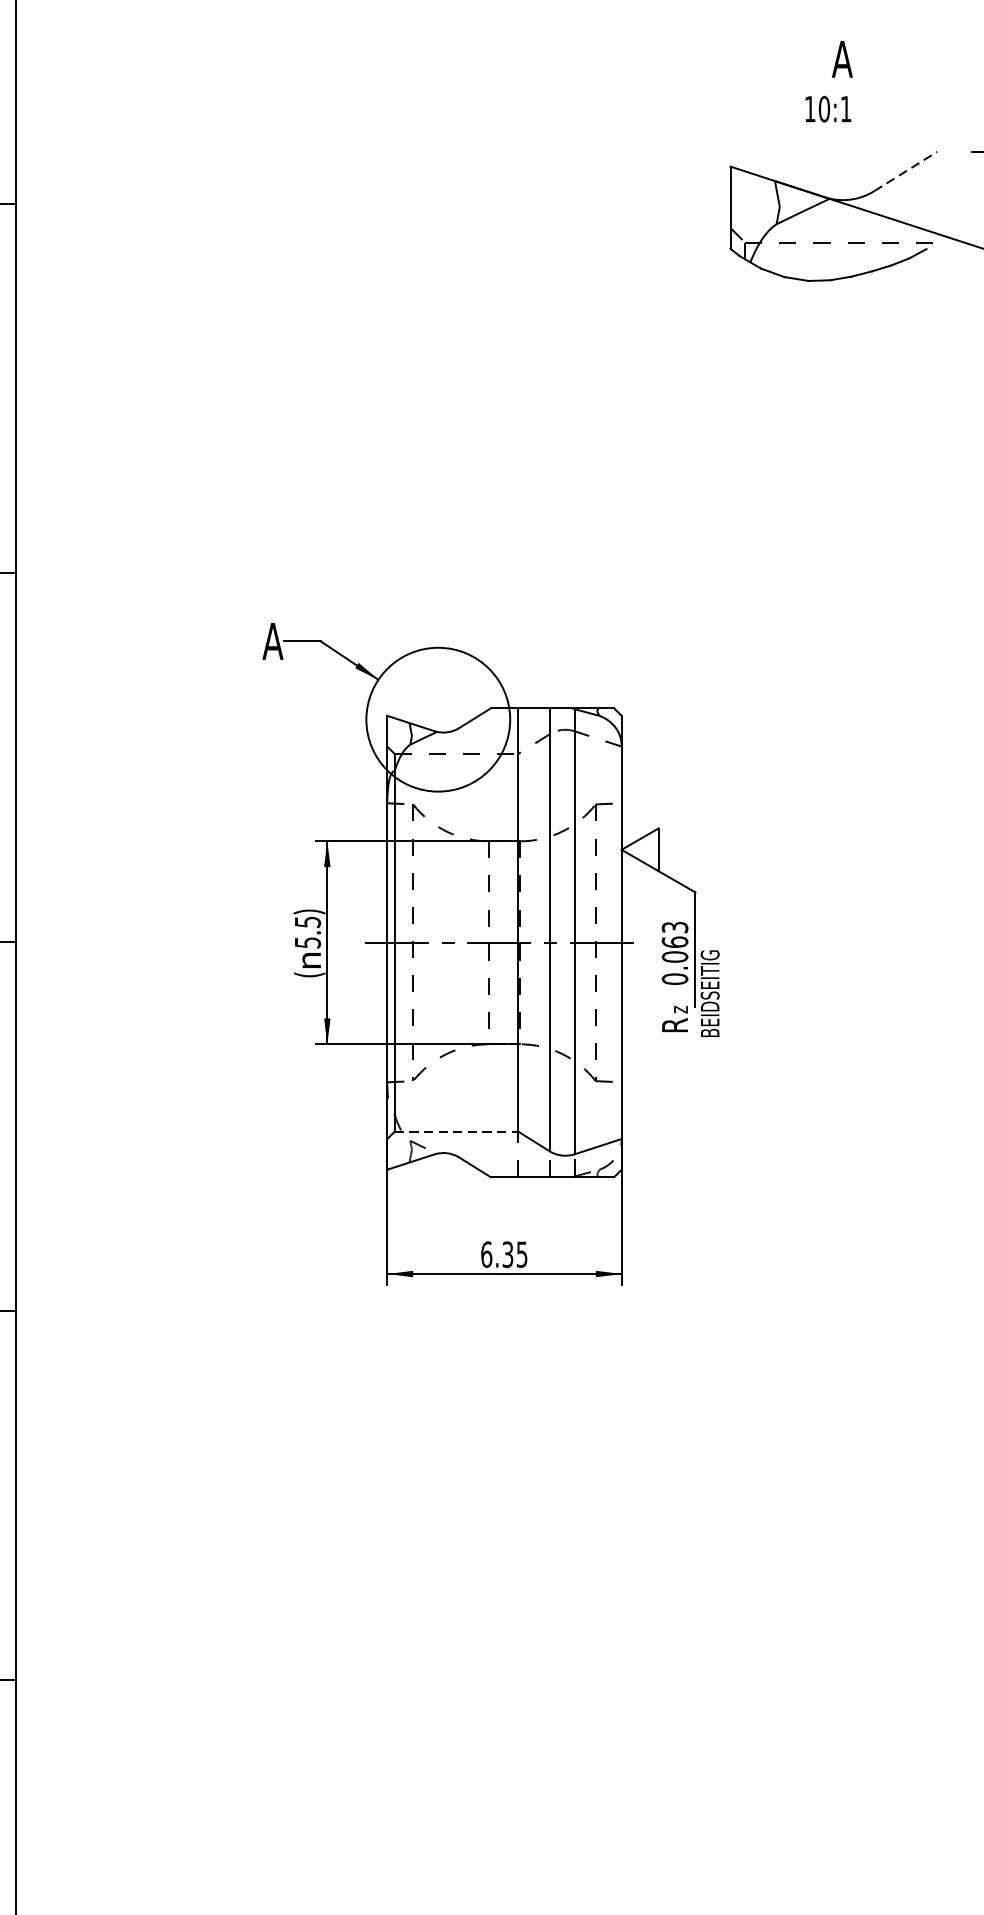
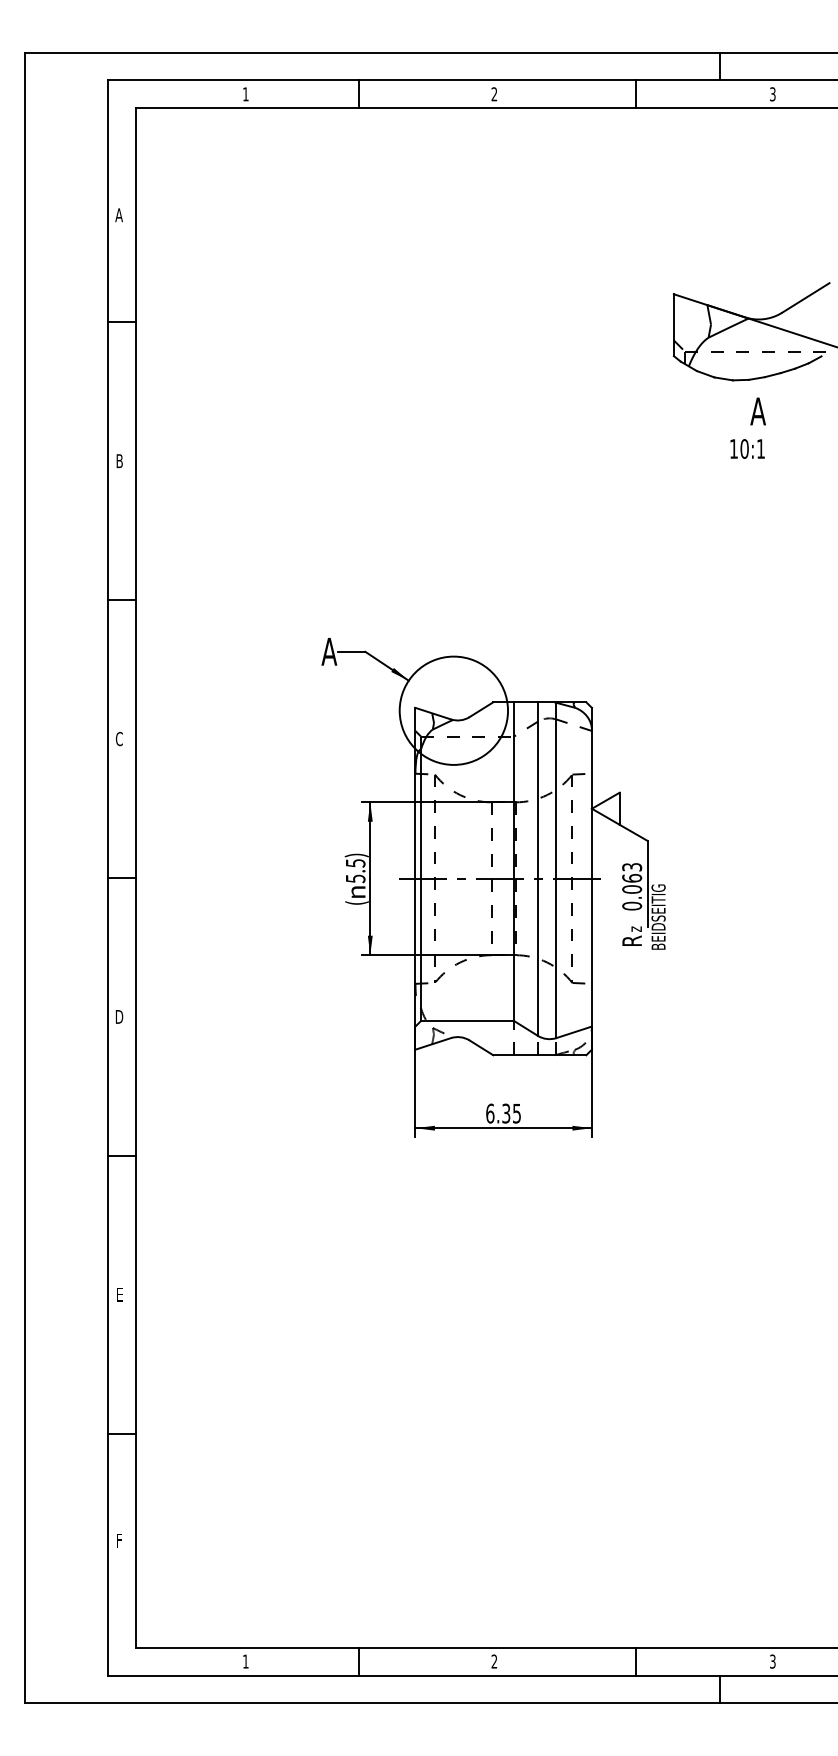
text: (828, 80) -> (747, 427), moved
line: (905, 170) -> (805, 297), dashed -> solid
line: (456, 1132) -> (467, 1021), dashed -> solid

